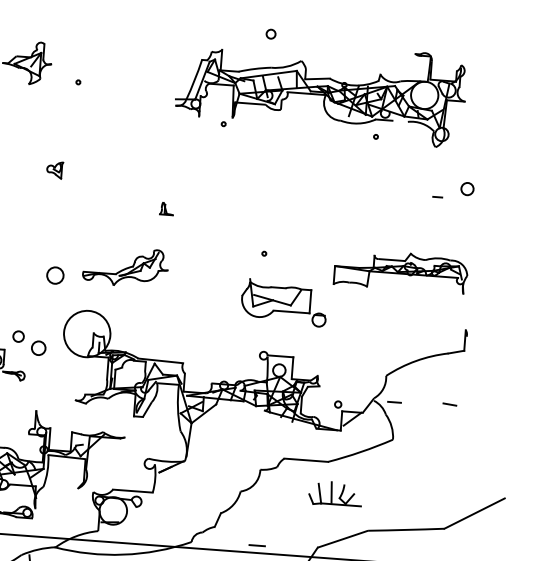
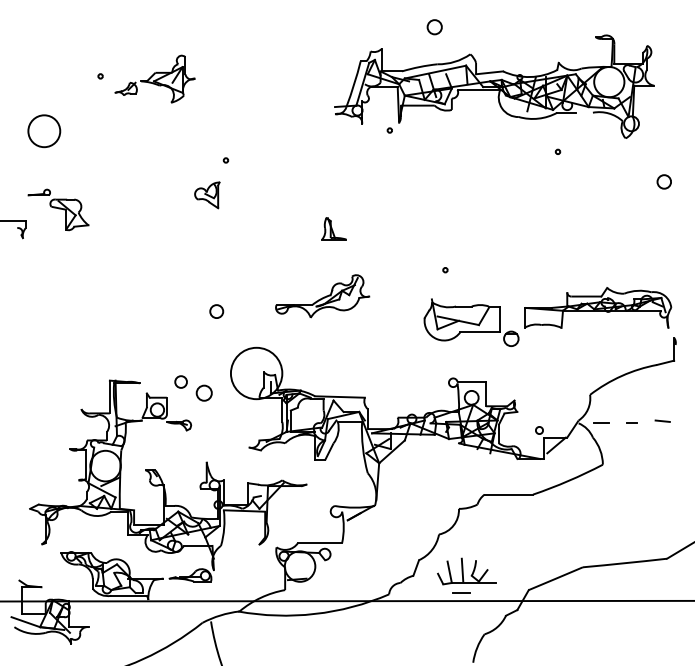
circle: (270, 34) -> (434, 27), size x1.43
circle: (77, 82) -> (225, 160), moved
circle: (375, 136) -> (557, 151), moved
part: (55, 170) -> (207, 195), size x1.43
line: (437, 196) -> (631, 422), moved
part: (166, 208) -> (333, 228), size x1.67
part: (125, 267) -> (322, 296), moved
part: (401, 270) -> (598, 307), moved
circle: (55, 275) -> (216, 311), size x0.71
part: (335, 494) -> (466, 571), moved

